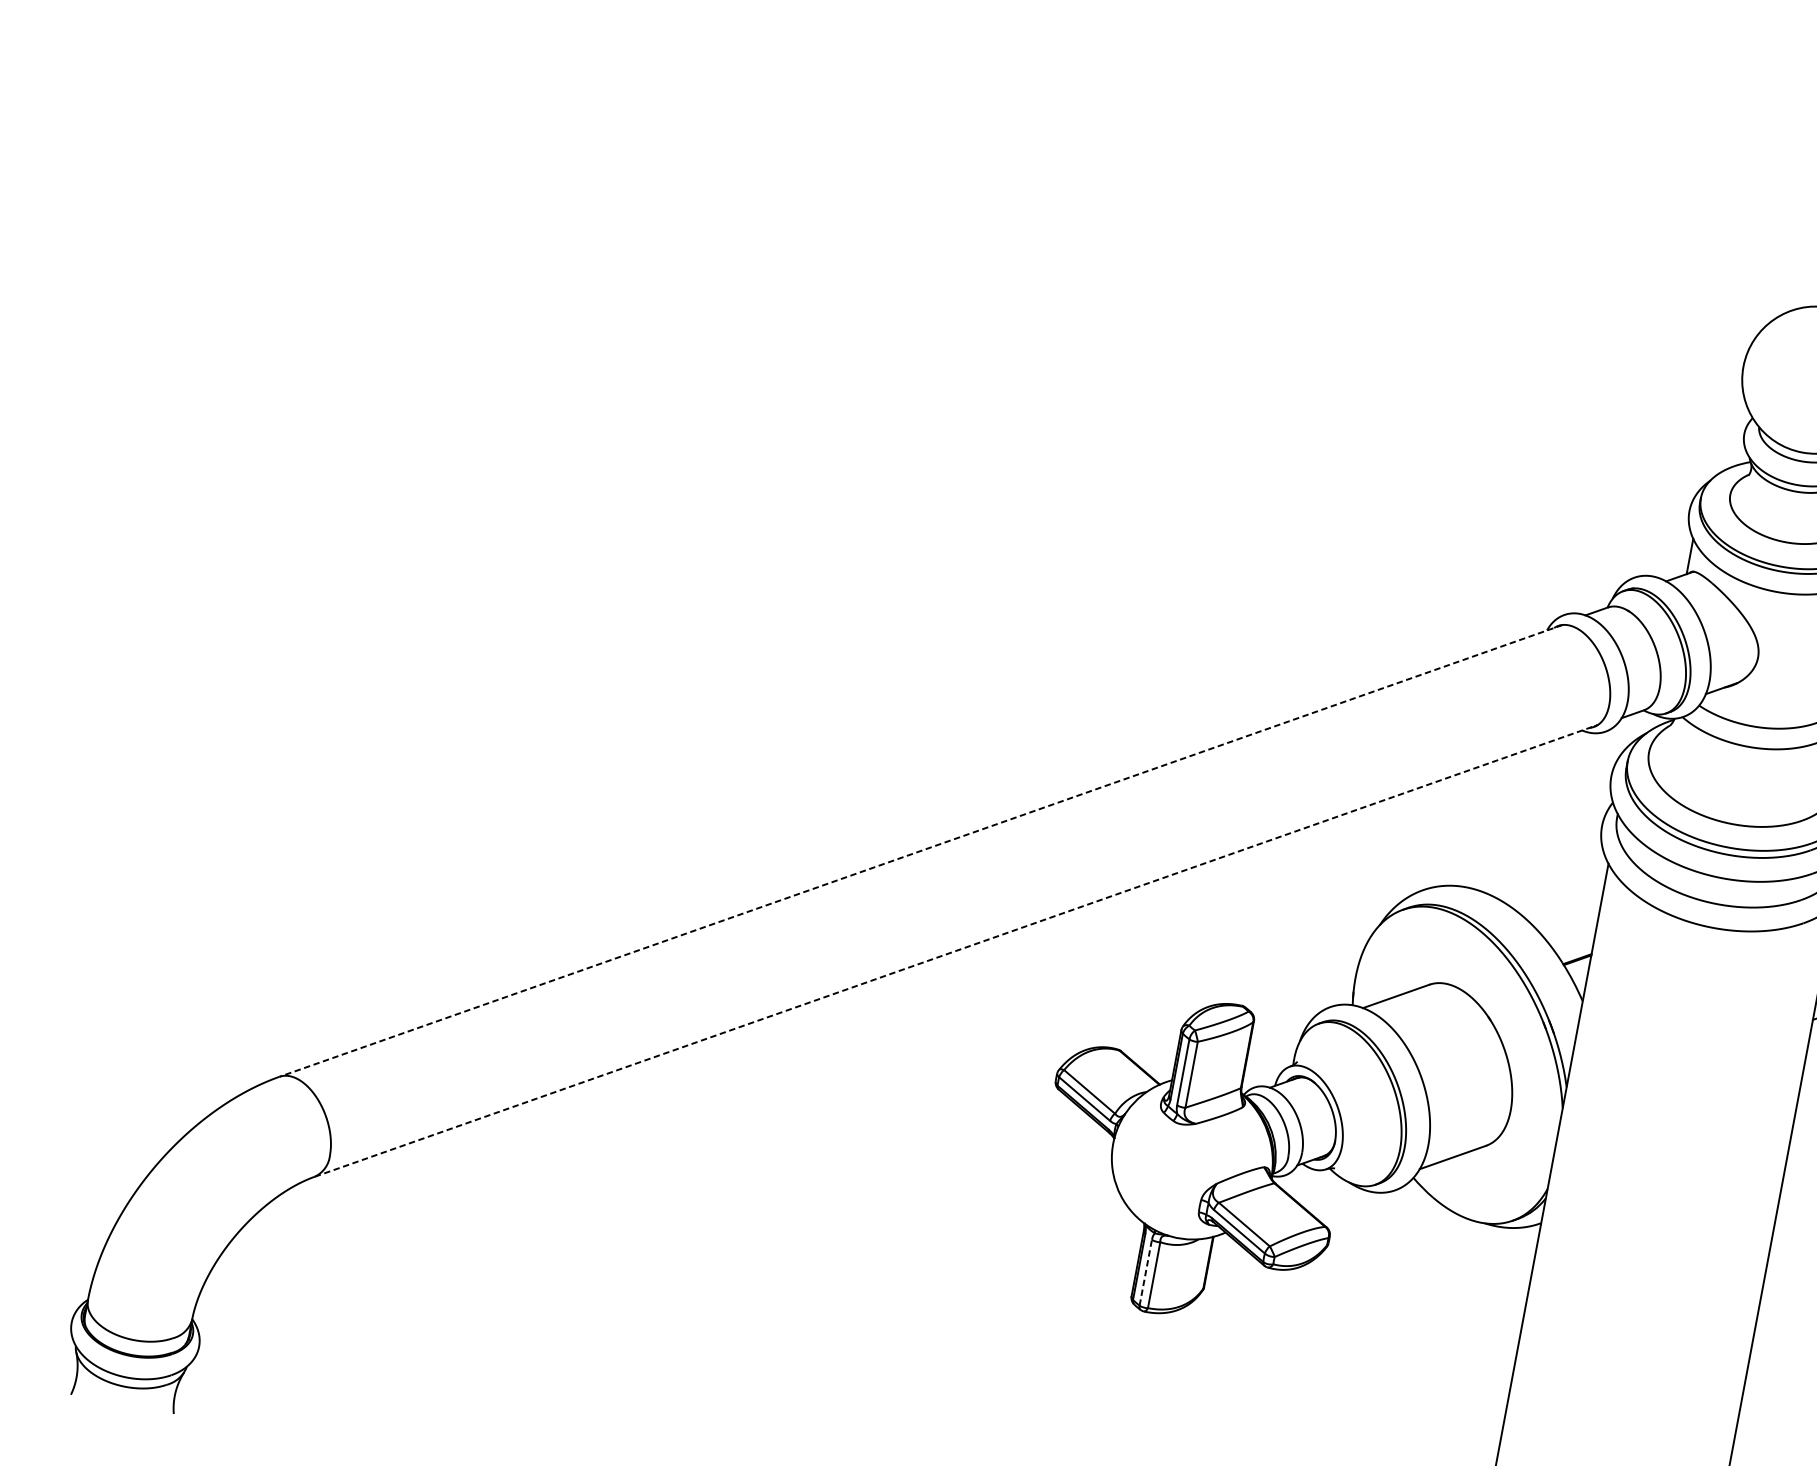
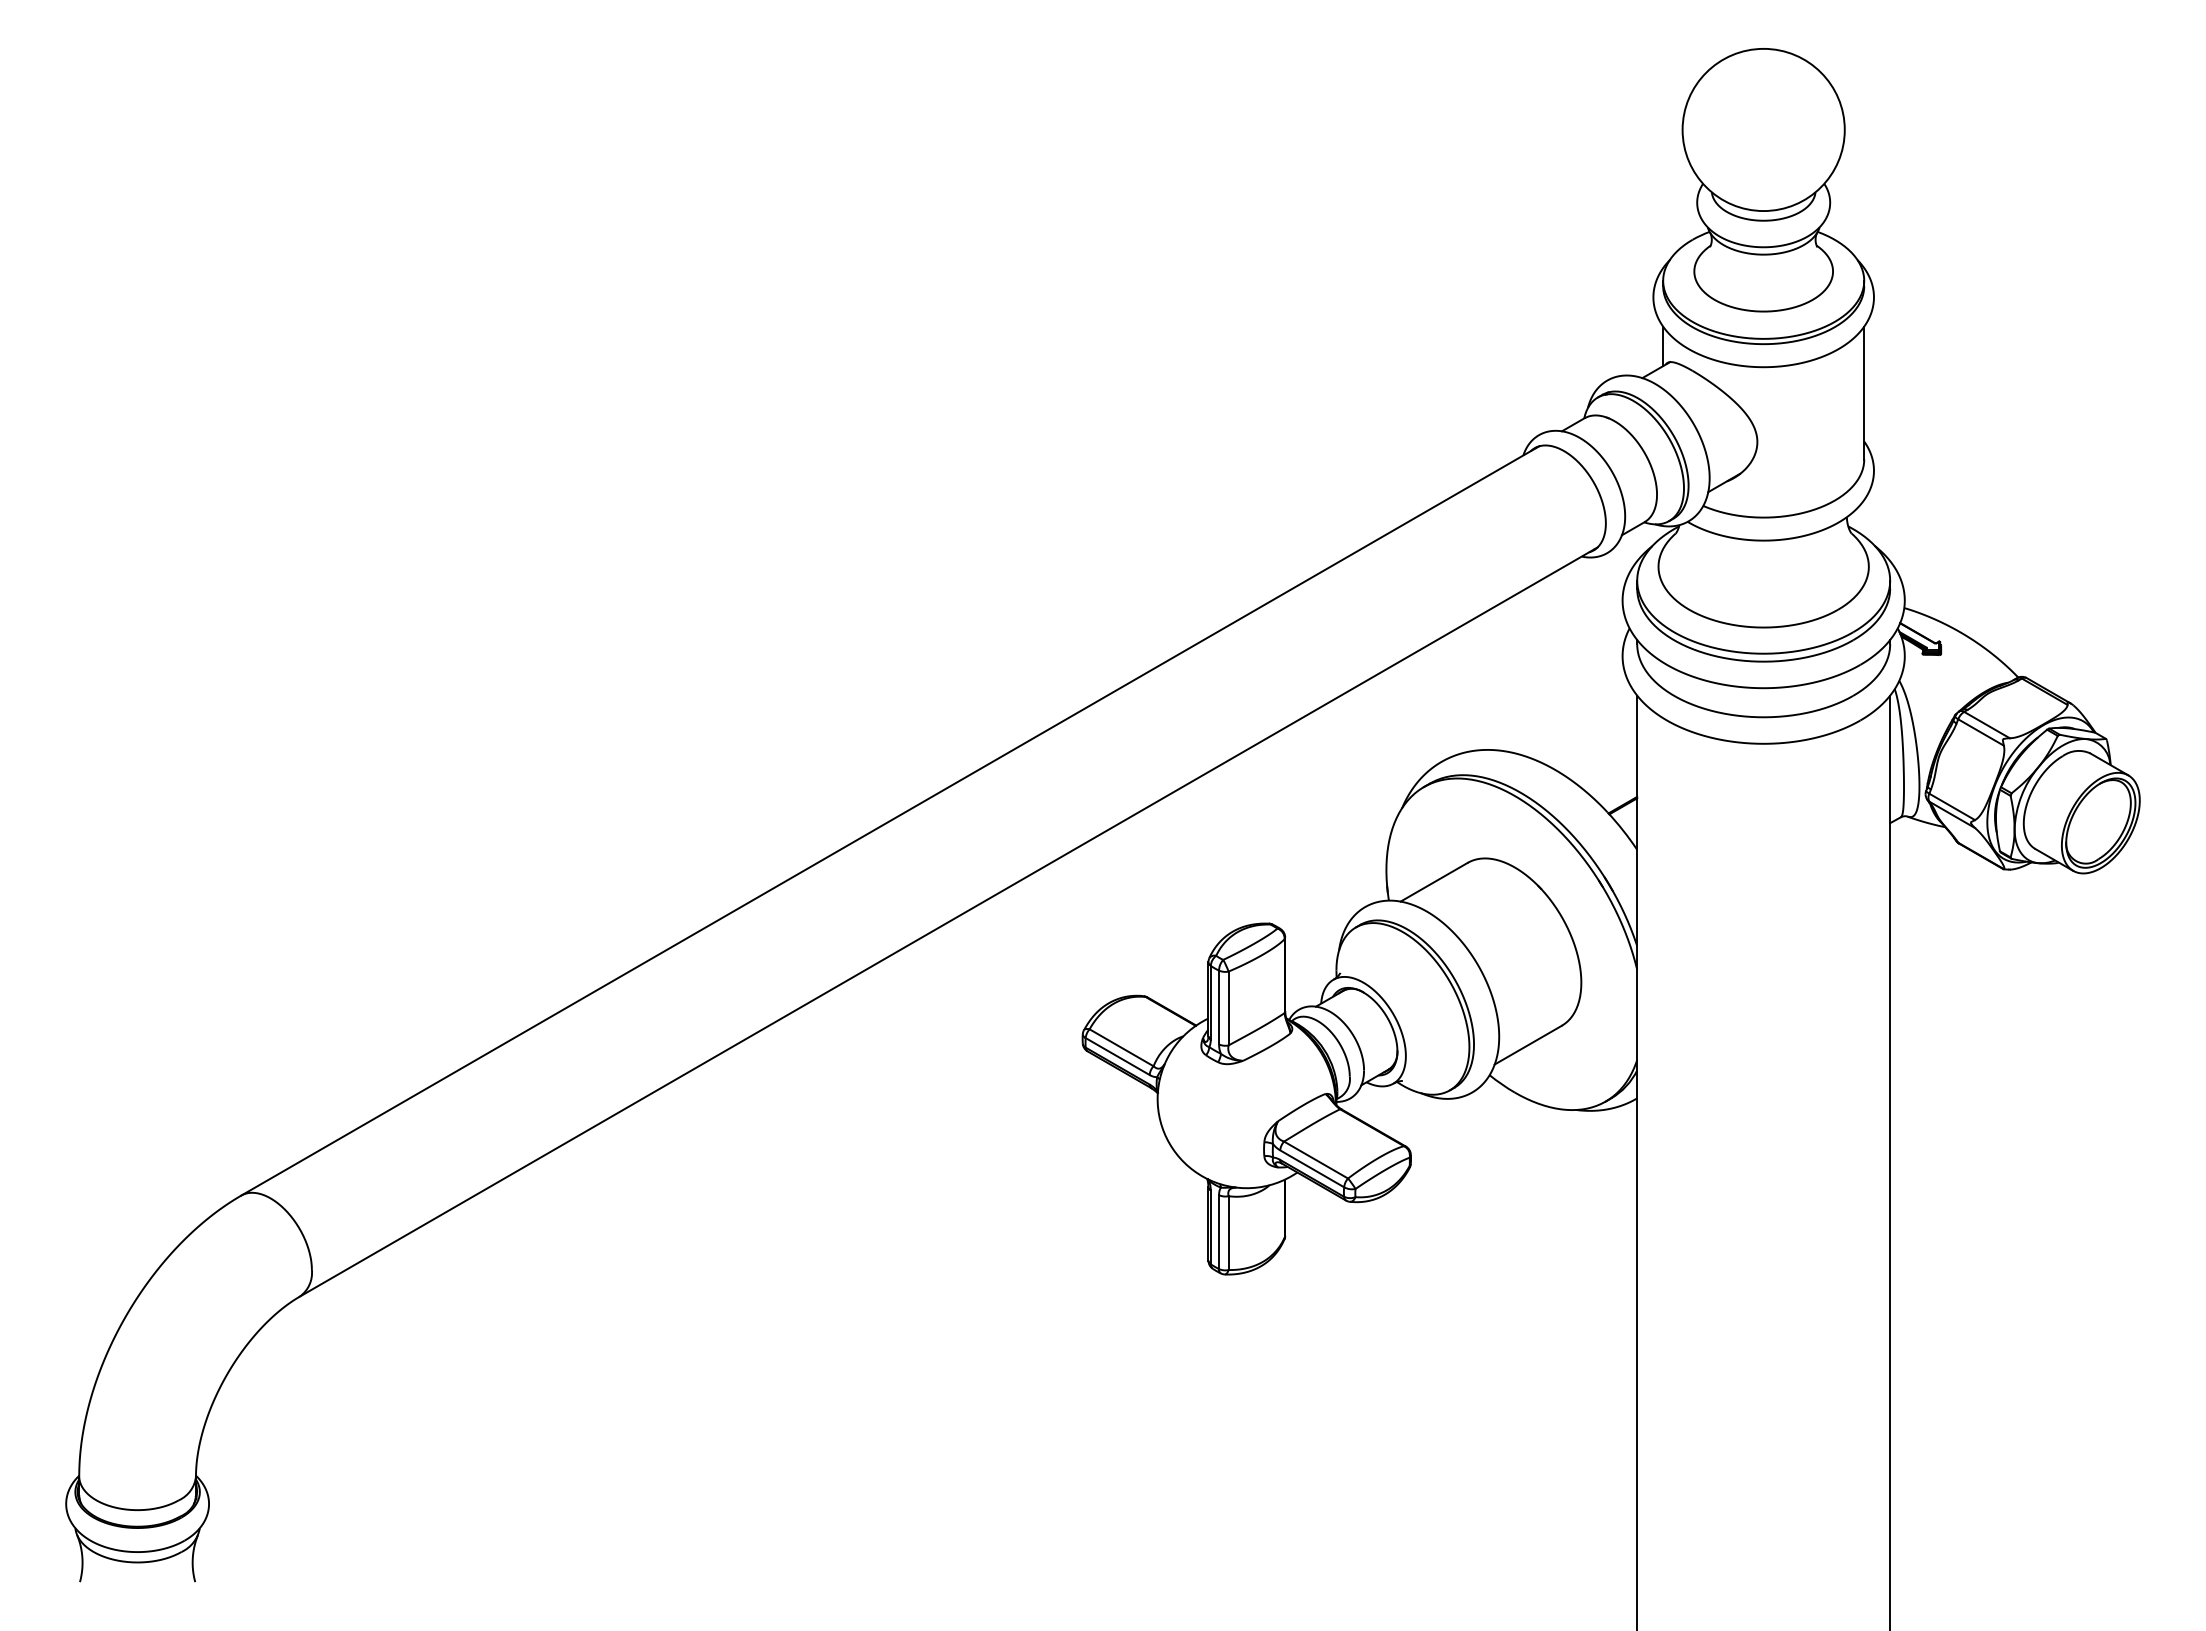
line: (920, 851) -> (889, 821), dashed -> solid
line: (957, 950) -> (949, 921), dashed -> solid
line: (1146, 1273) -> (1219, 1232), dashed -> solid

